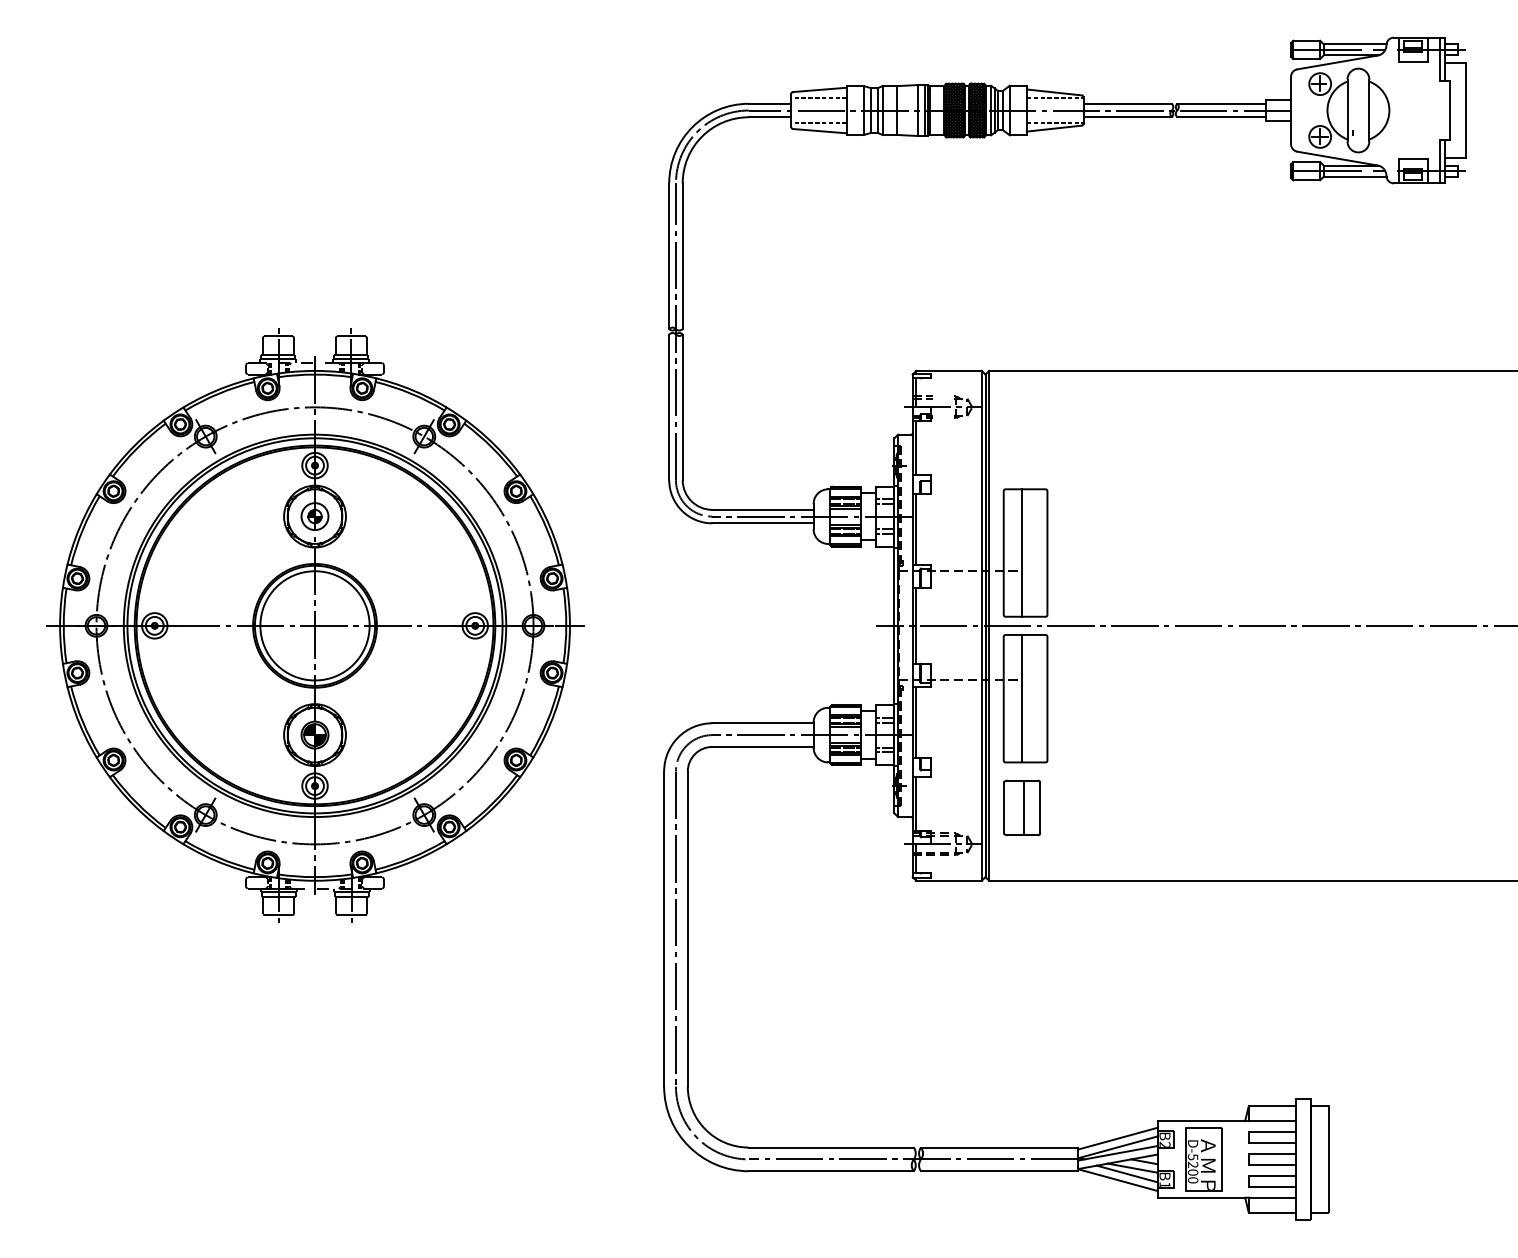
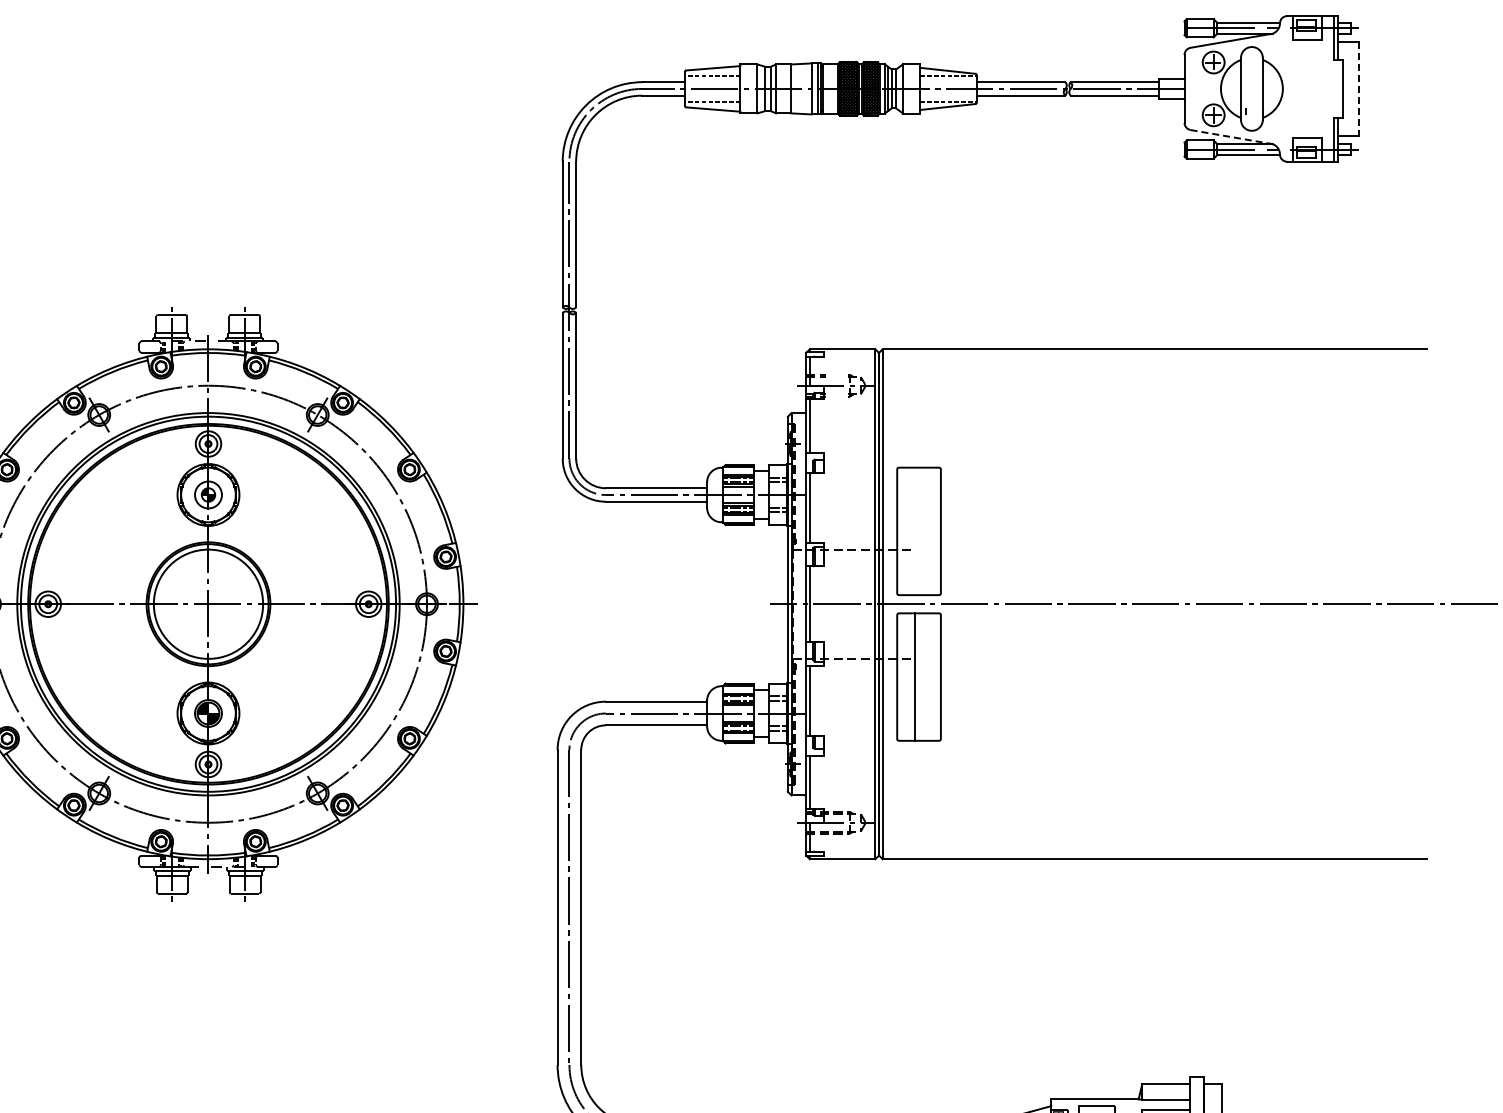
line: (1465, 111) -> (1358, 89), solid -> dashed
line: (1336, 158) -> (1229, 136), solid -> dashed
line: (1021, 552) -> (914, 530), removed
part: (1021, 807) -> (914, 785), removed

